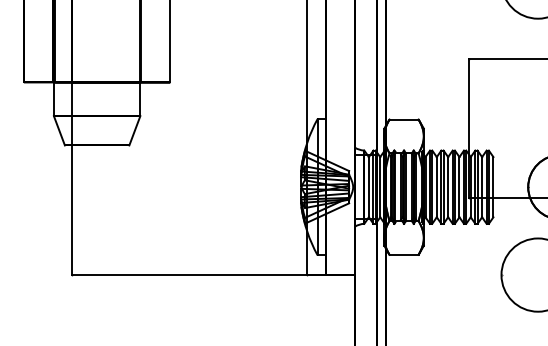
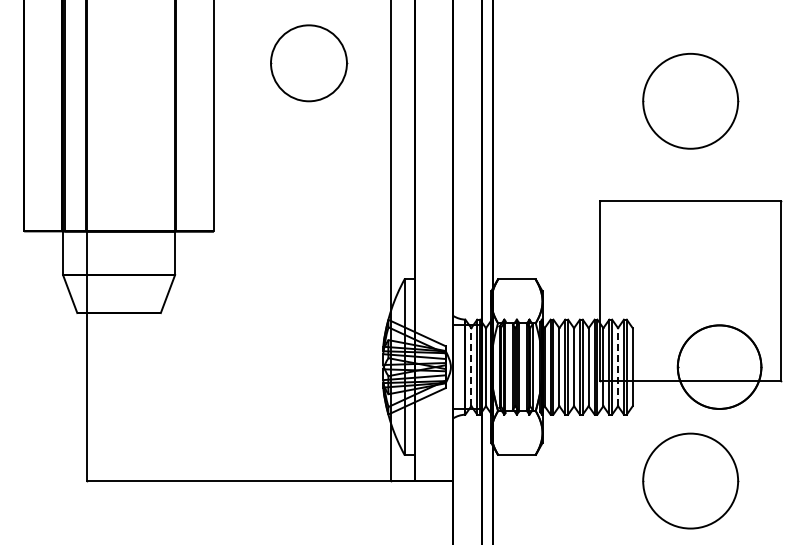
line: (369, 186) -> (471, 366), solid -> dashed
line: (482, 186) -> (618, 366), solid -> dashed

